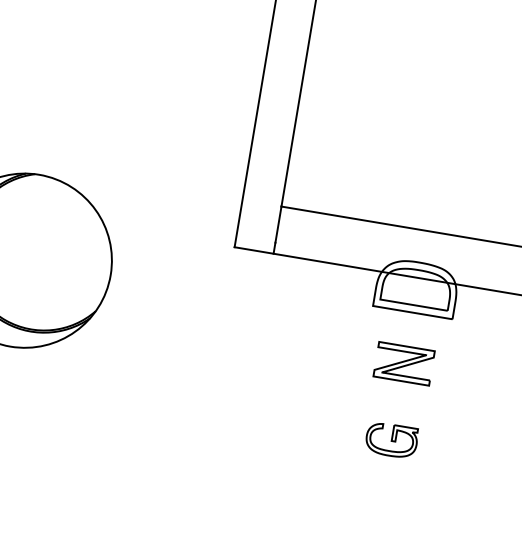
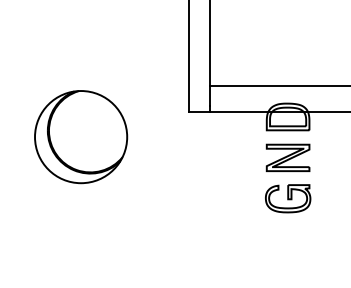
part: (403, 363) -> (287, 157), size x1.43
part: (392, 439) -> (288, 198), size x1.67

